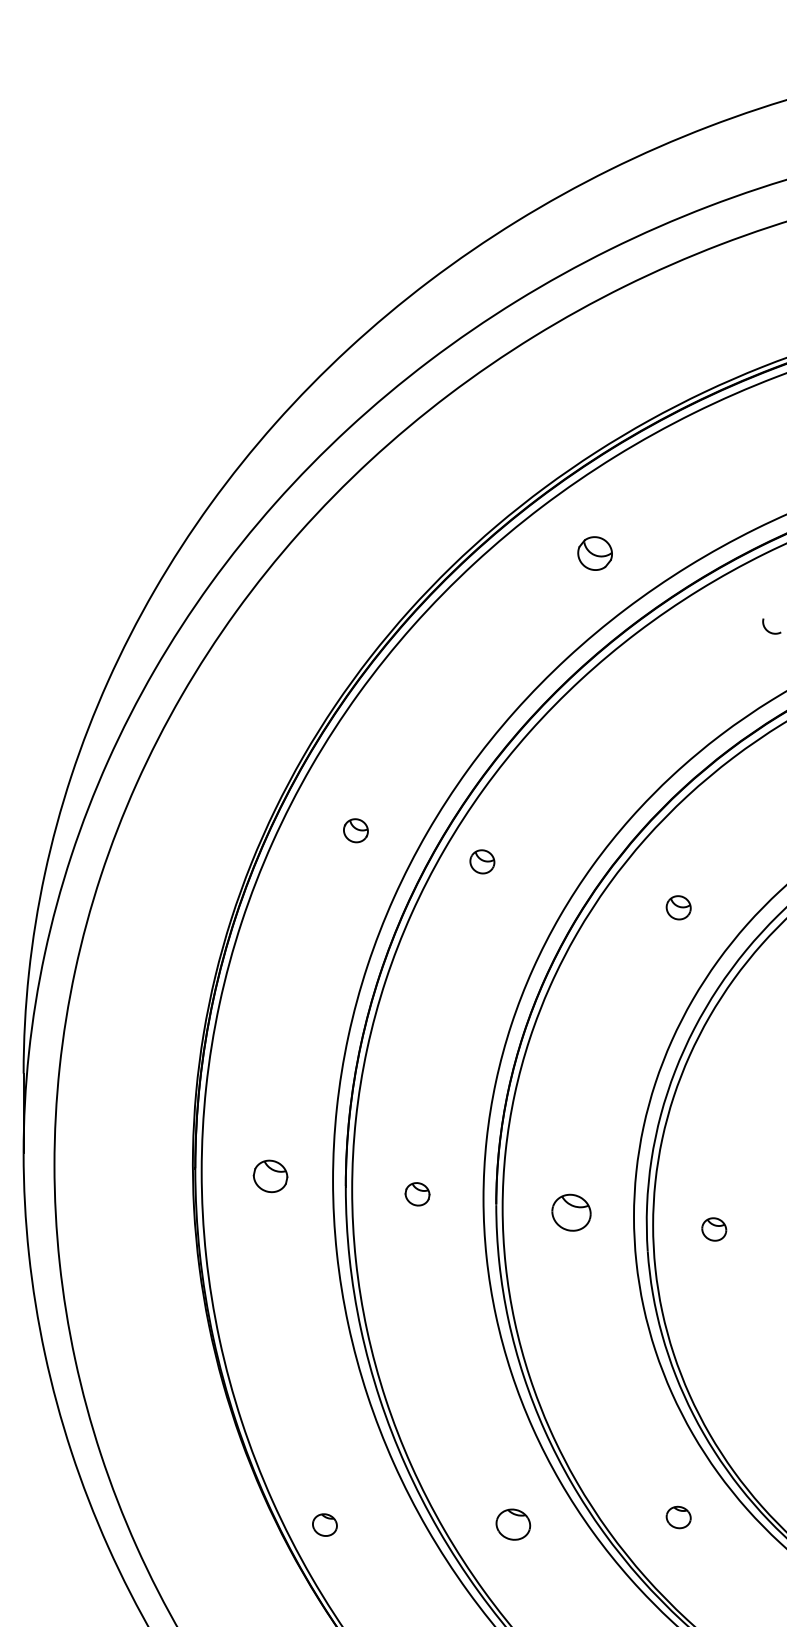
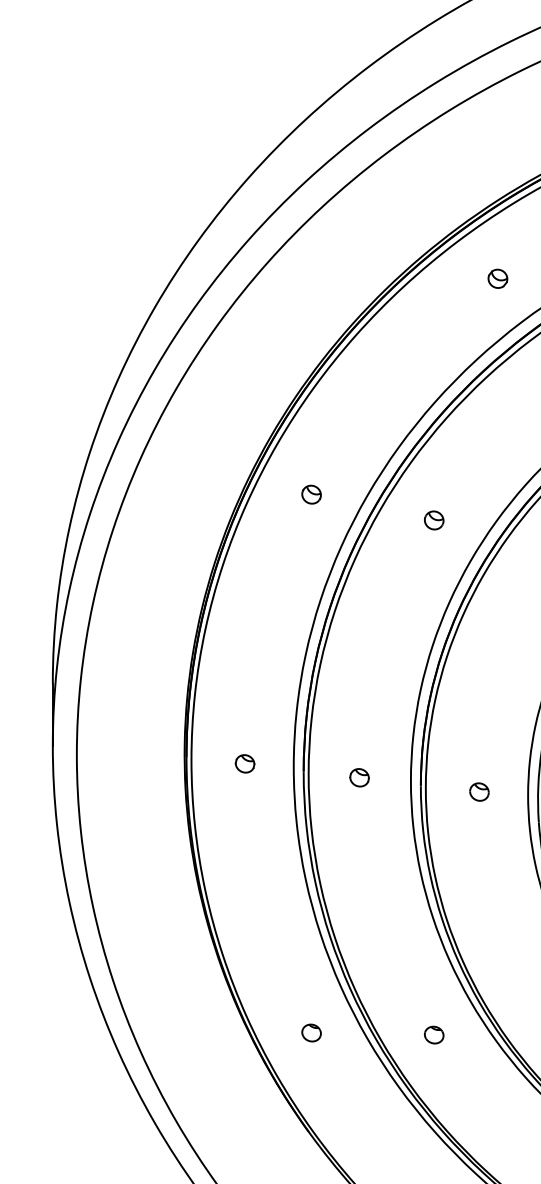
part: (595, 553) -> (498, 278), size x0.71
part: (482, 861) -> (434, 520), moved
part: (270, 1176) -> (245, 763), size x0.71
part: (571, 1212) -> (479, 791), size x0.62
part: (324, 1524) -> (311, 1032), moved
part: (513, 1524) -> (434, 1034), size x0.71

